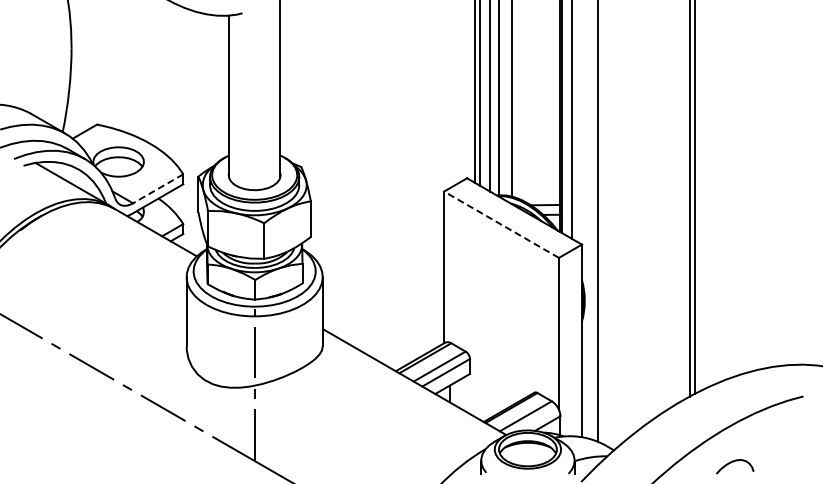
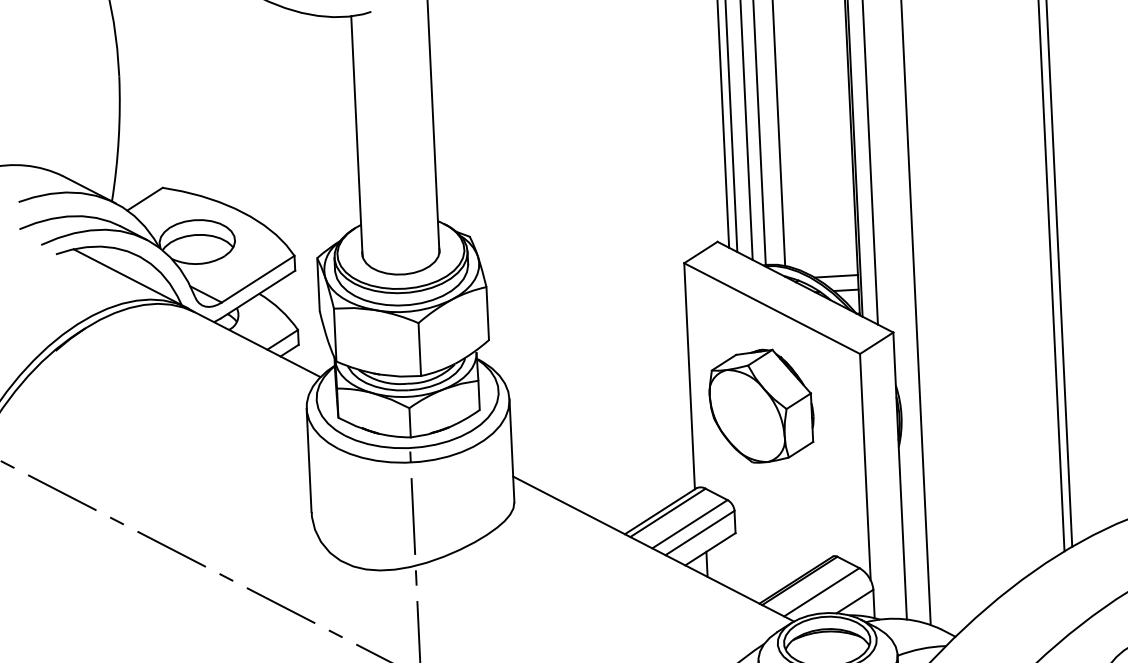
line: (158, 188) -> (258, 278), dashed -> solid
line: (501, 224) -> (772, 308), dashed -> solid
part: (491, 289) -> (761, 405), added

